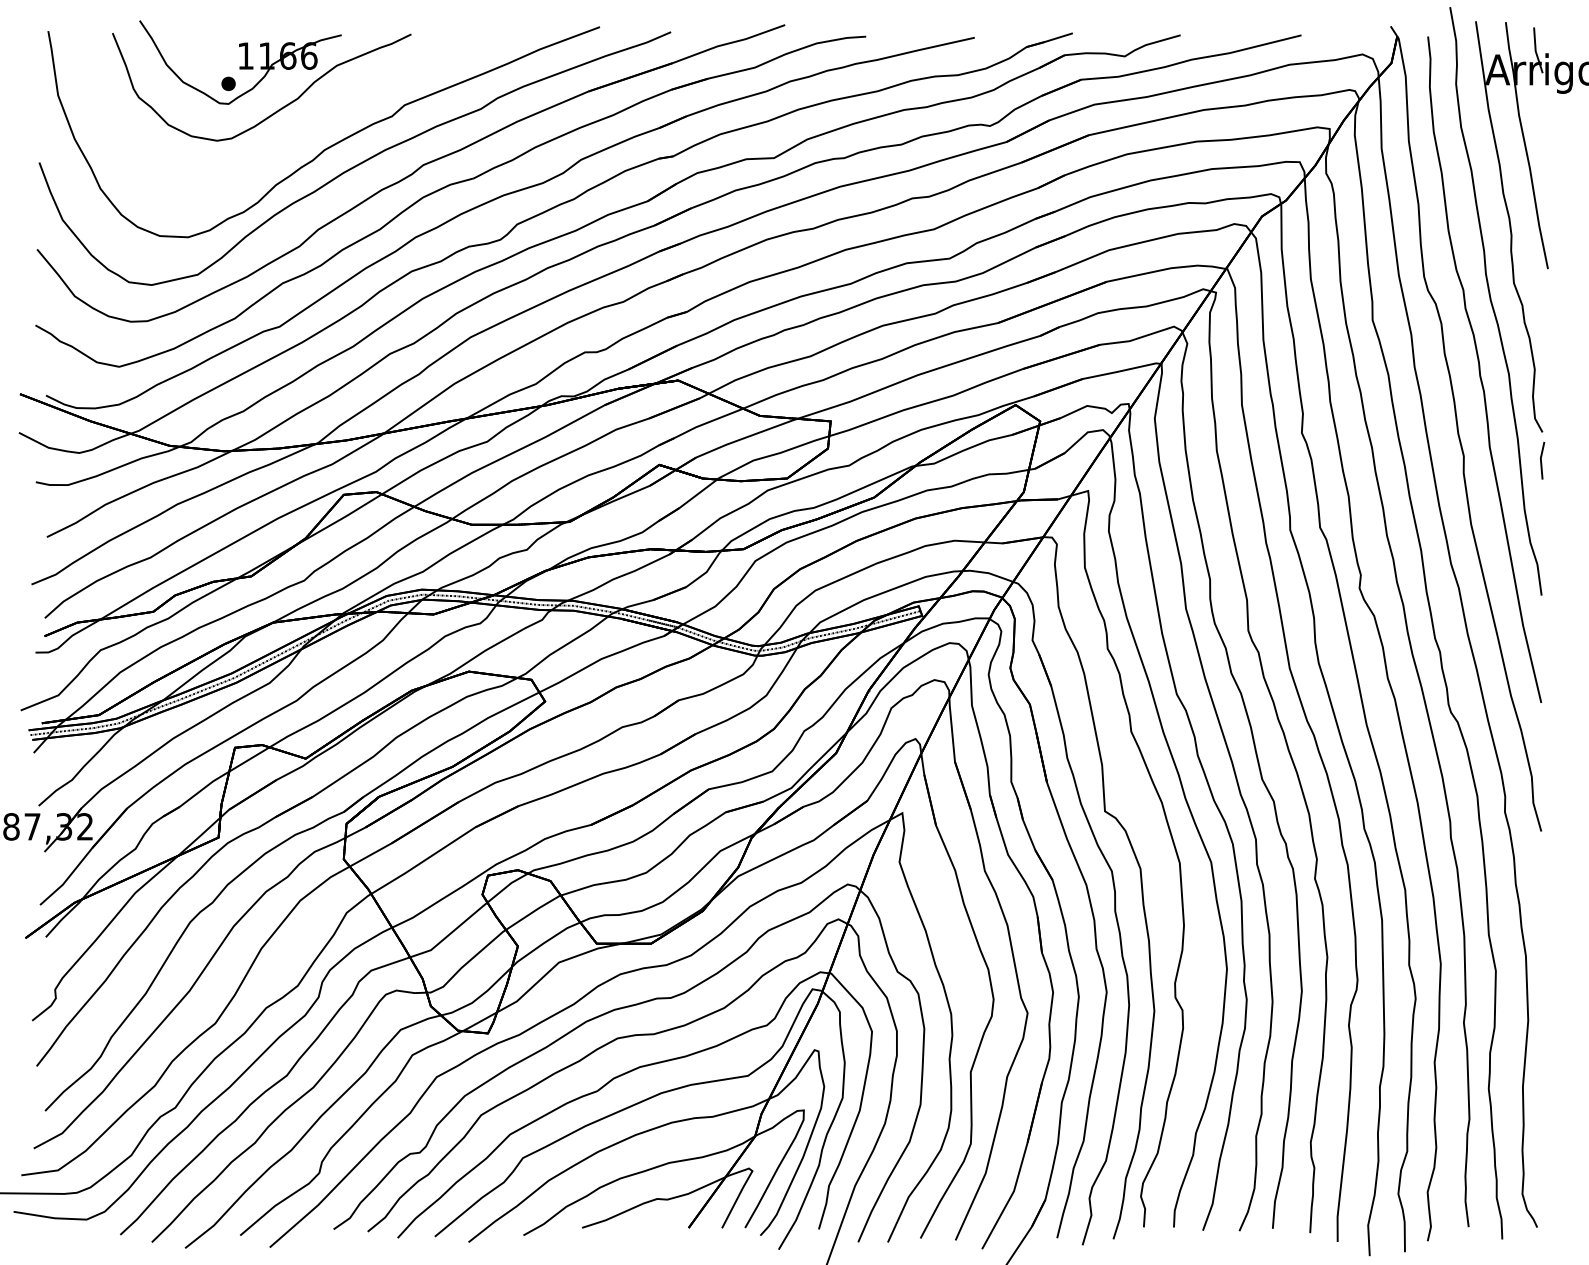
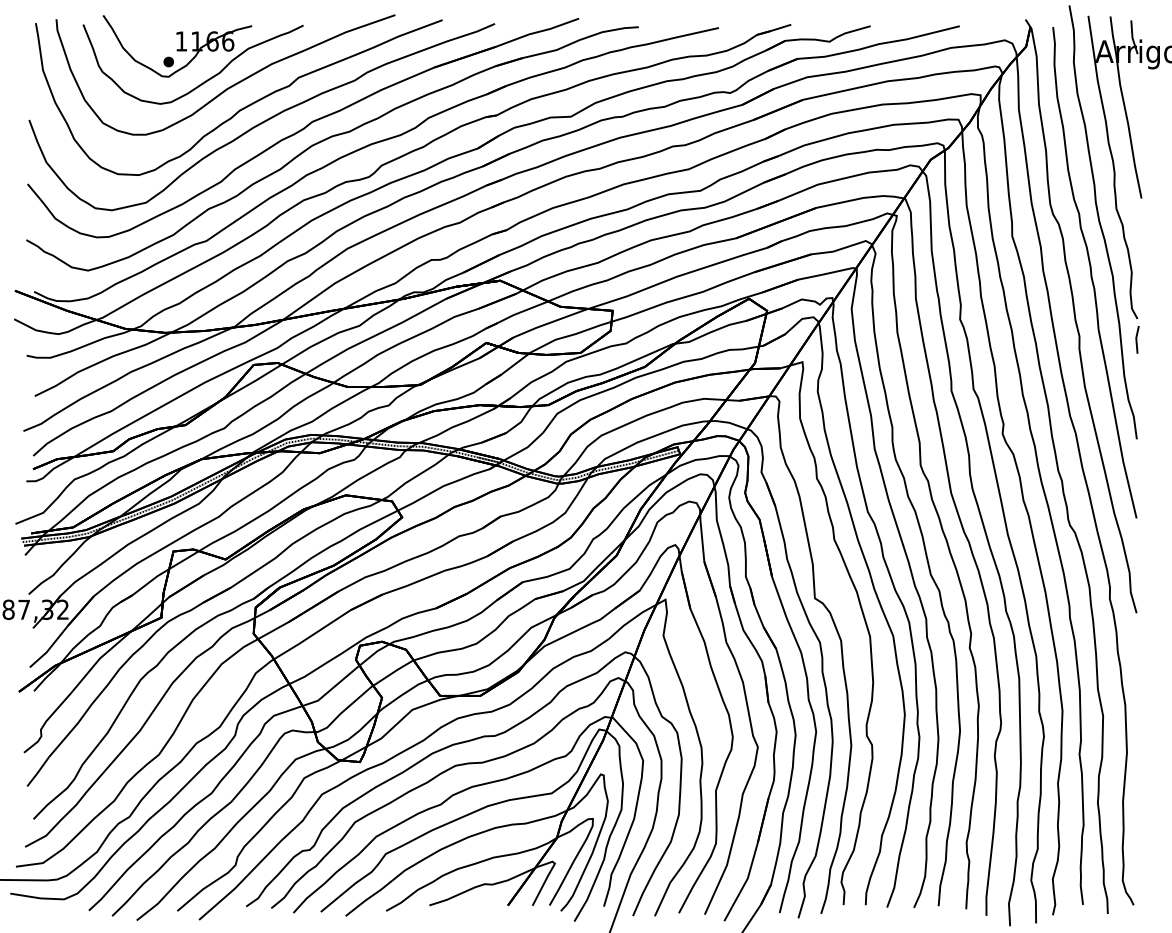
part: (314, 115) -> (232, 85), added

